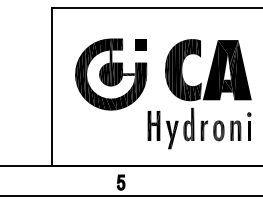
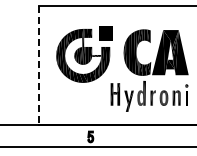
part: (140, 44) -> (105, 33), size x1.6
line: (51, 87) -> (38, 65), solid -> dashed

